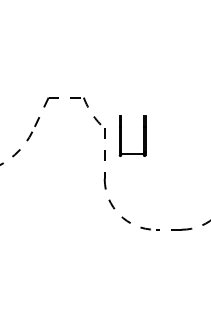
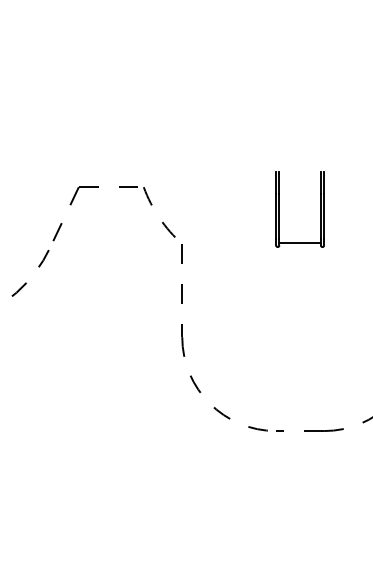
part: (121, 135) -> (279, 209), moved

